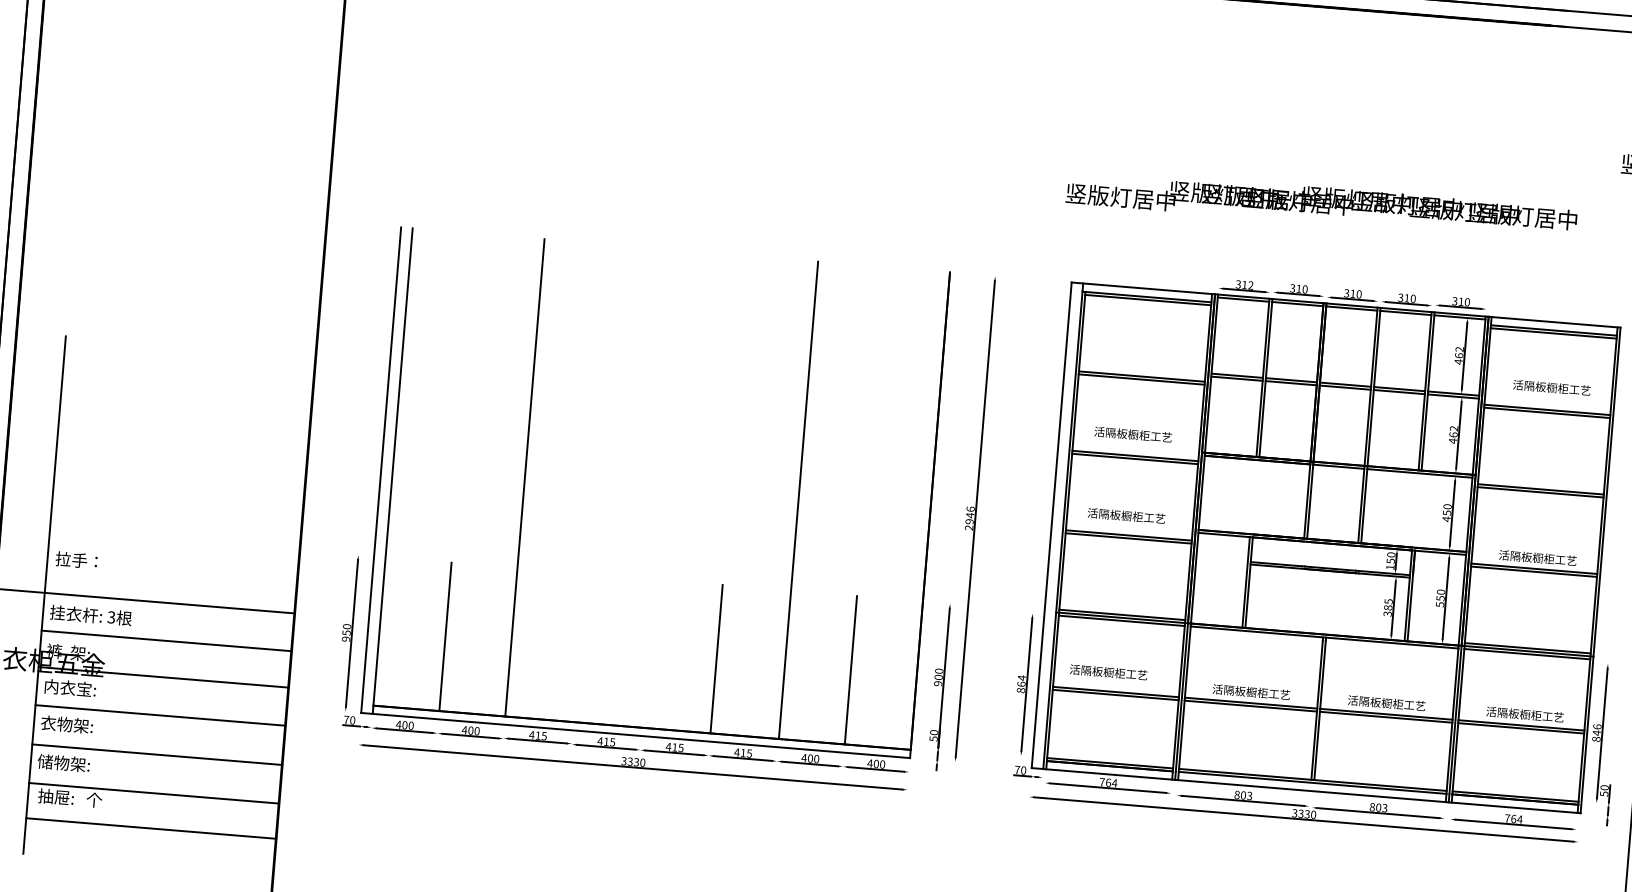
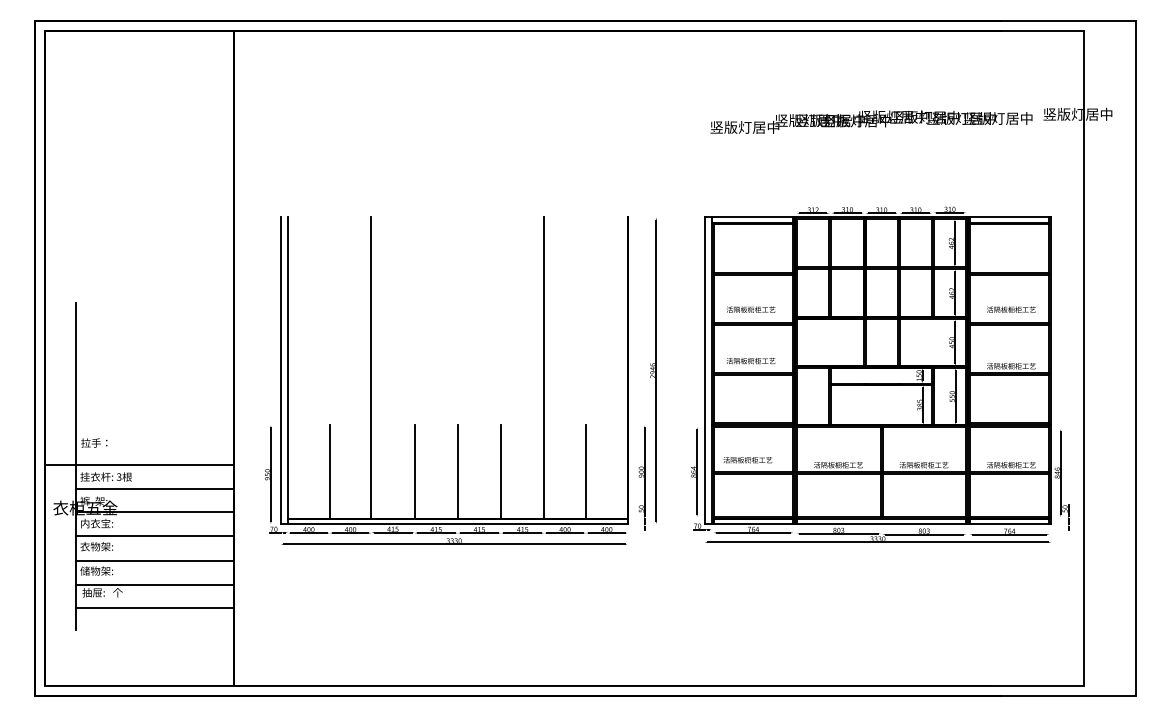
text: (1321, 204) -> (871, 121), moved
text: (1552, 387) -> (1011, 309), moved
line: (579, 646) -> (414, 471), added
line: (647, 652) -> (457, 471), added

